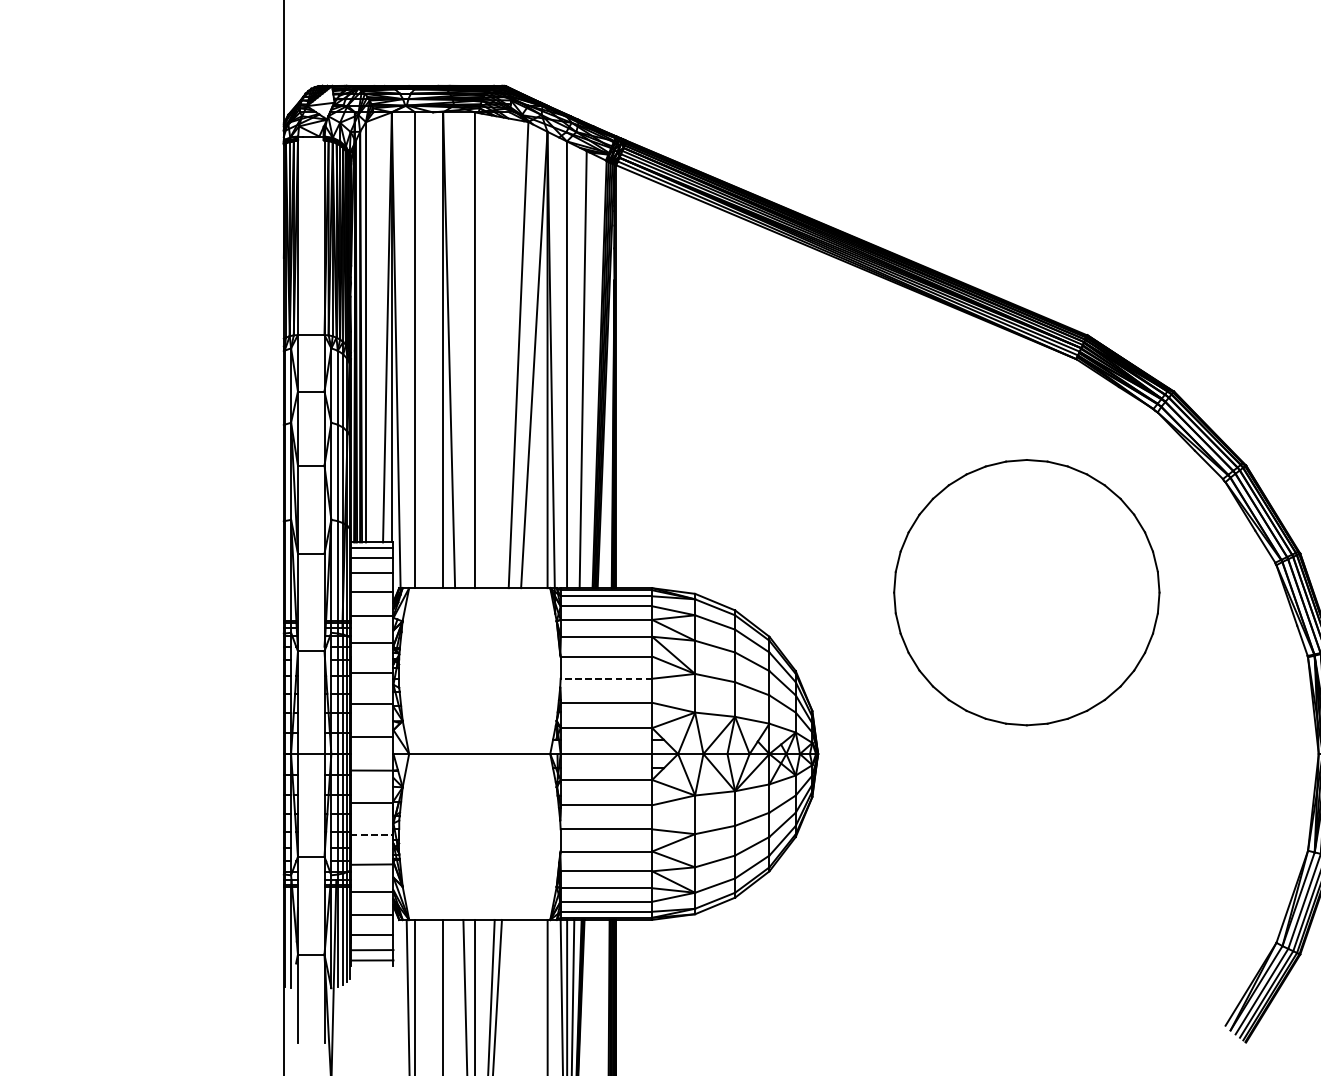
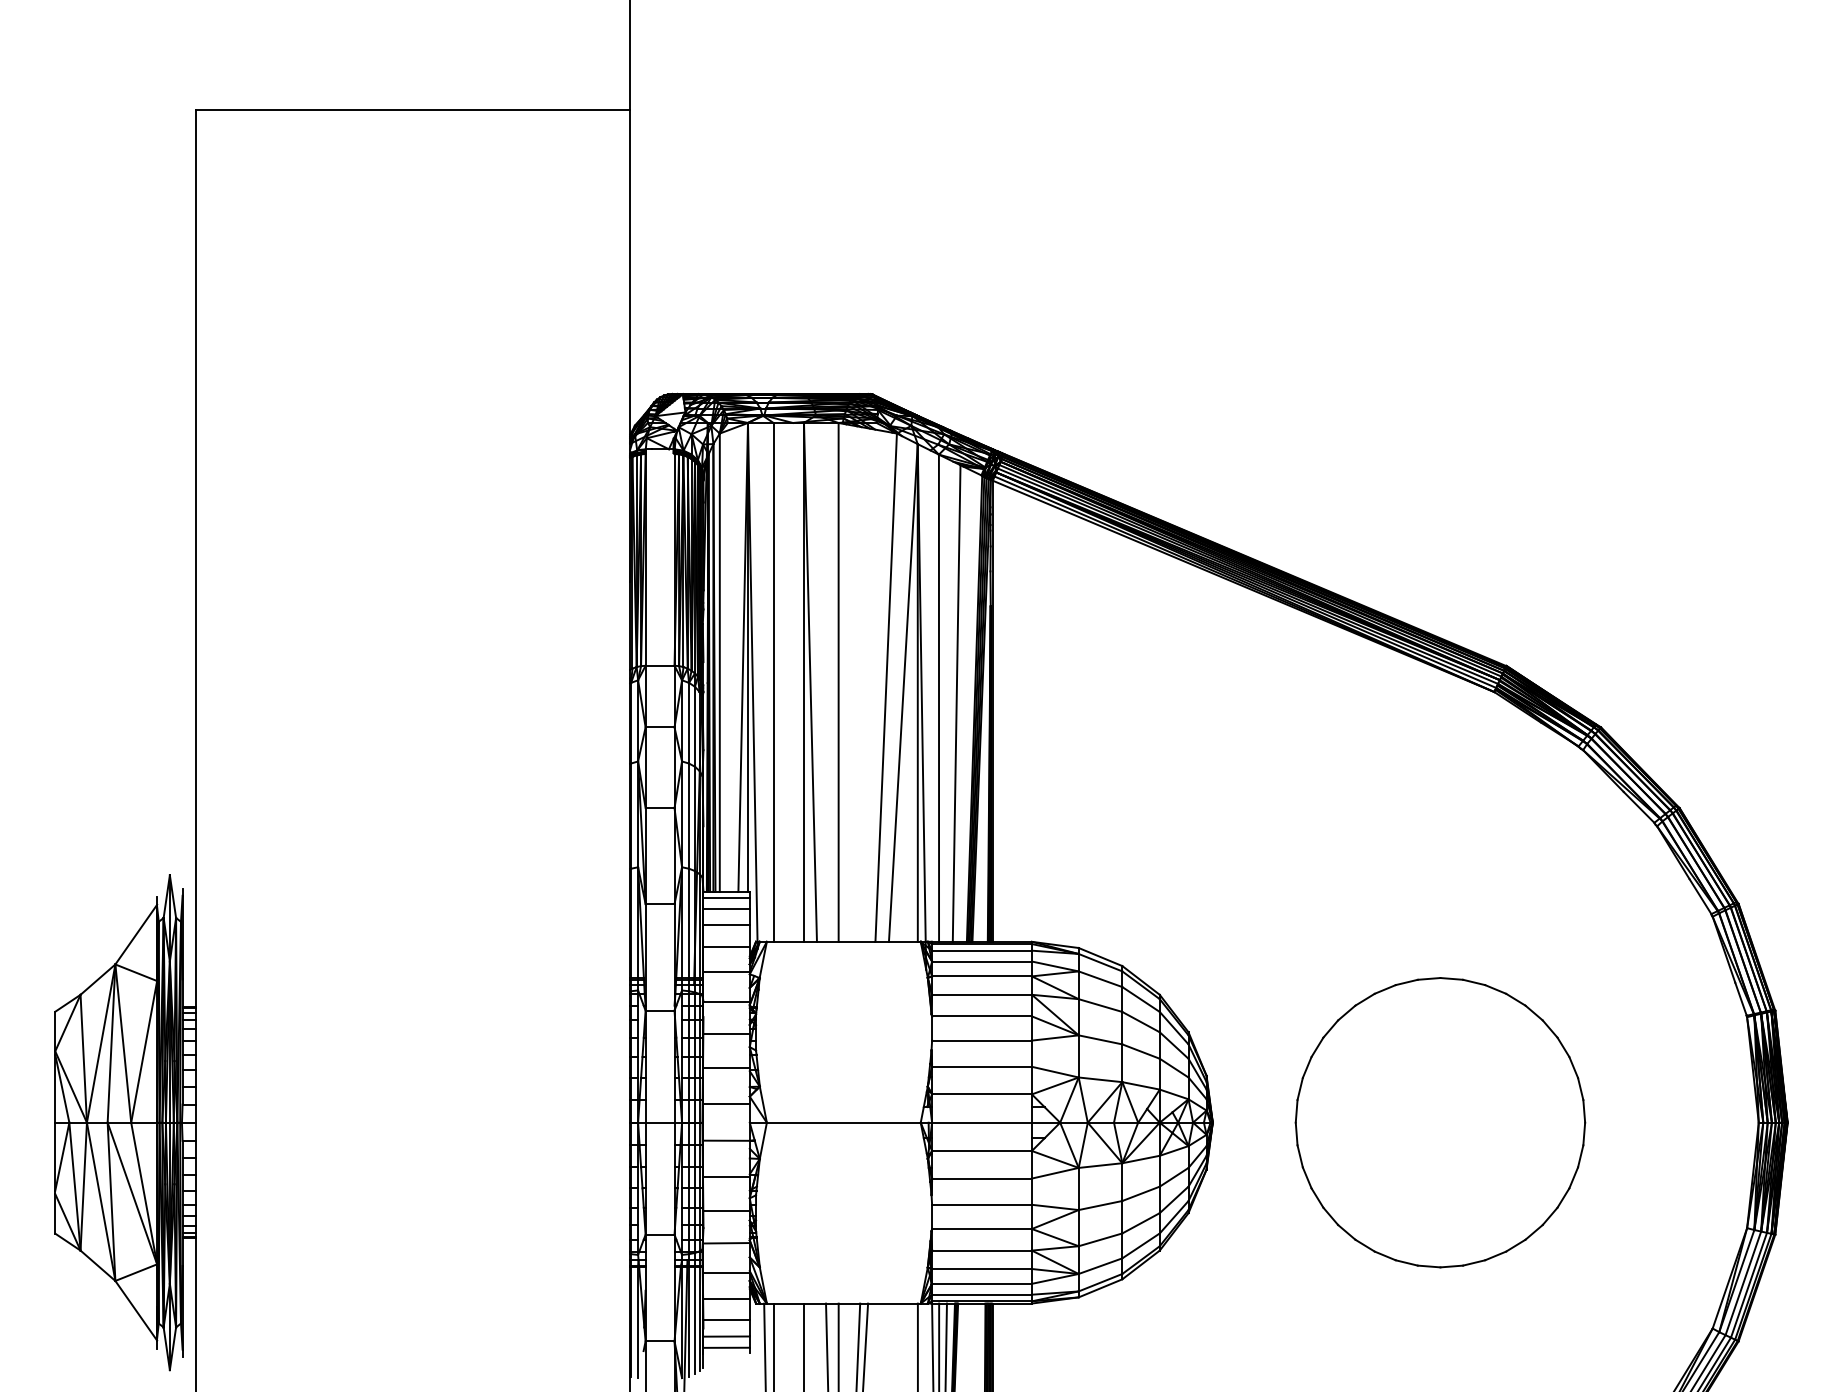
part: (1026, 592) -> (1440, 1122), moved
line: (606, 678) -> (982, 1040), dashed -> solid
line: (373, 835) -> (727, 1211), dashed -> solid

